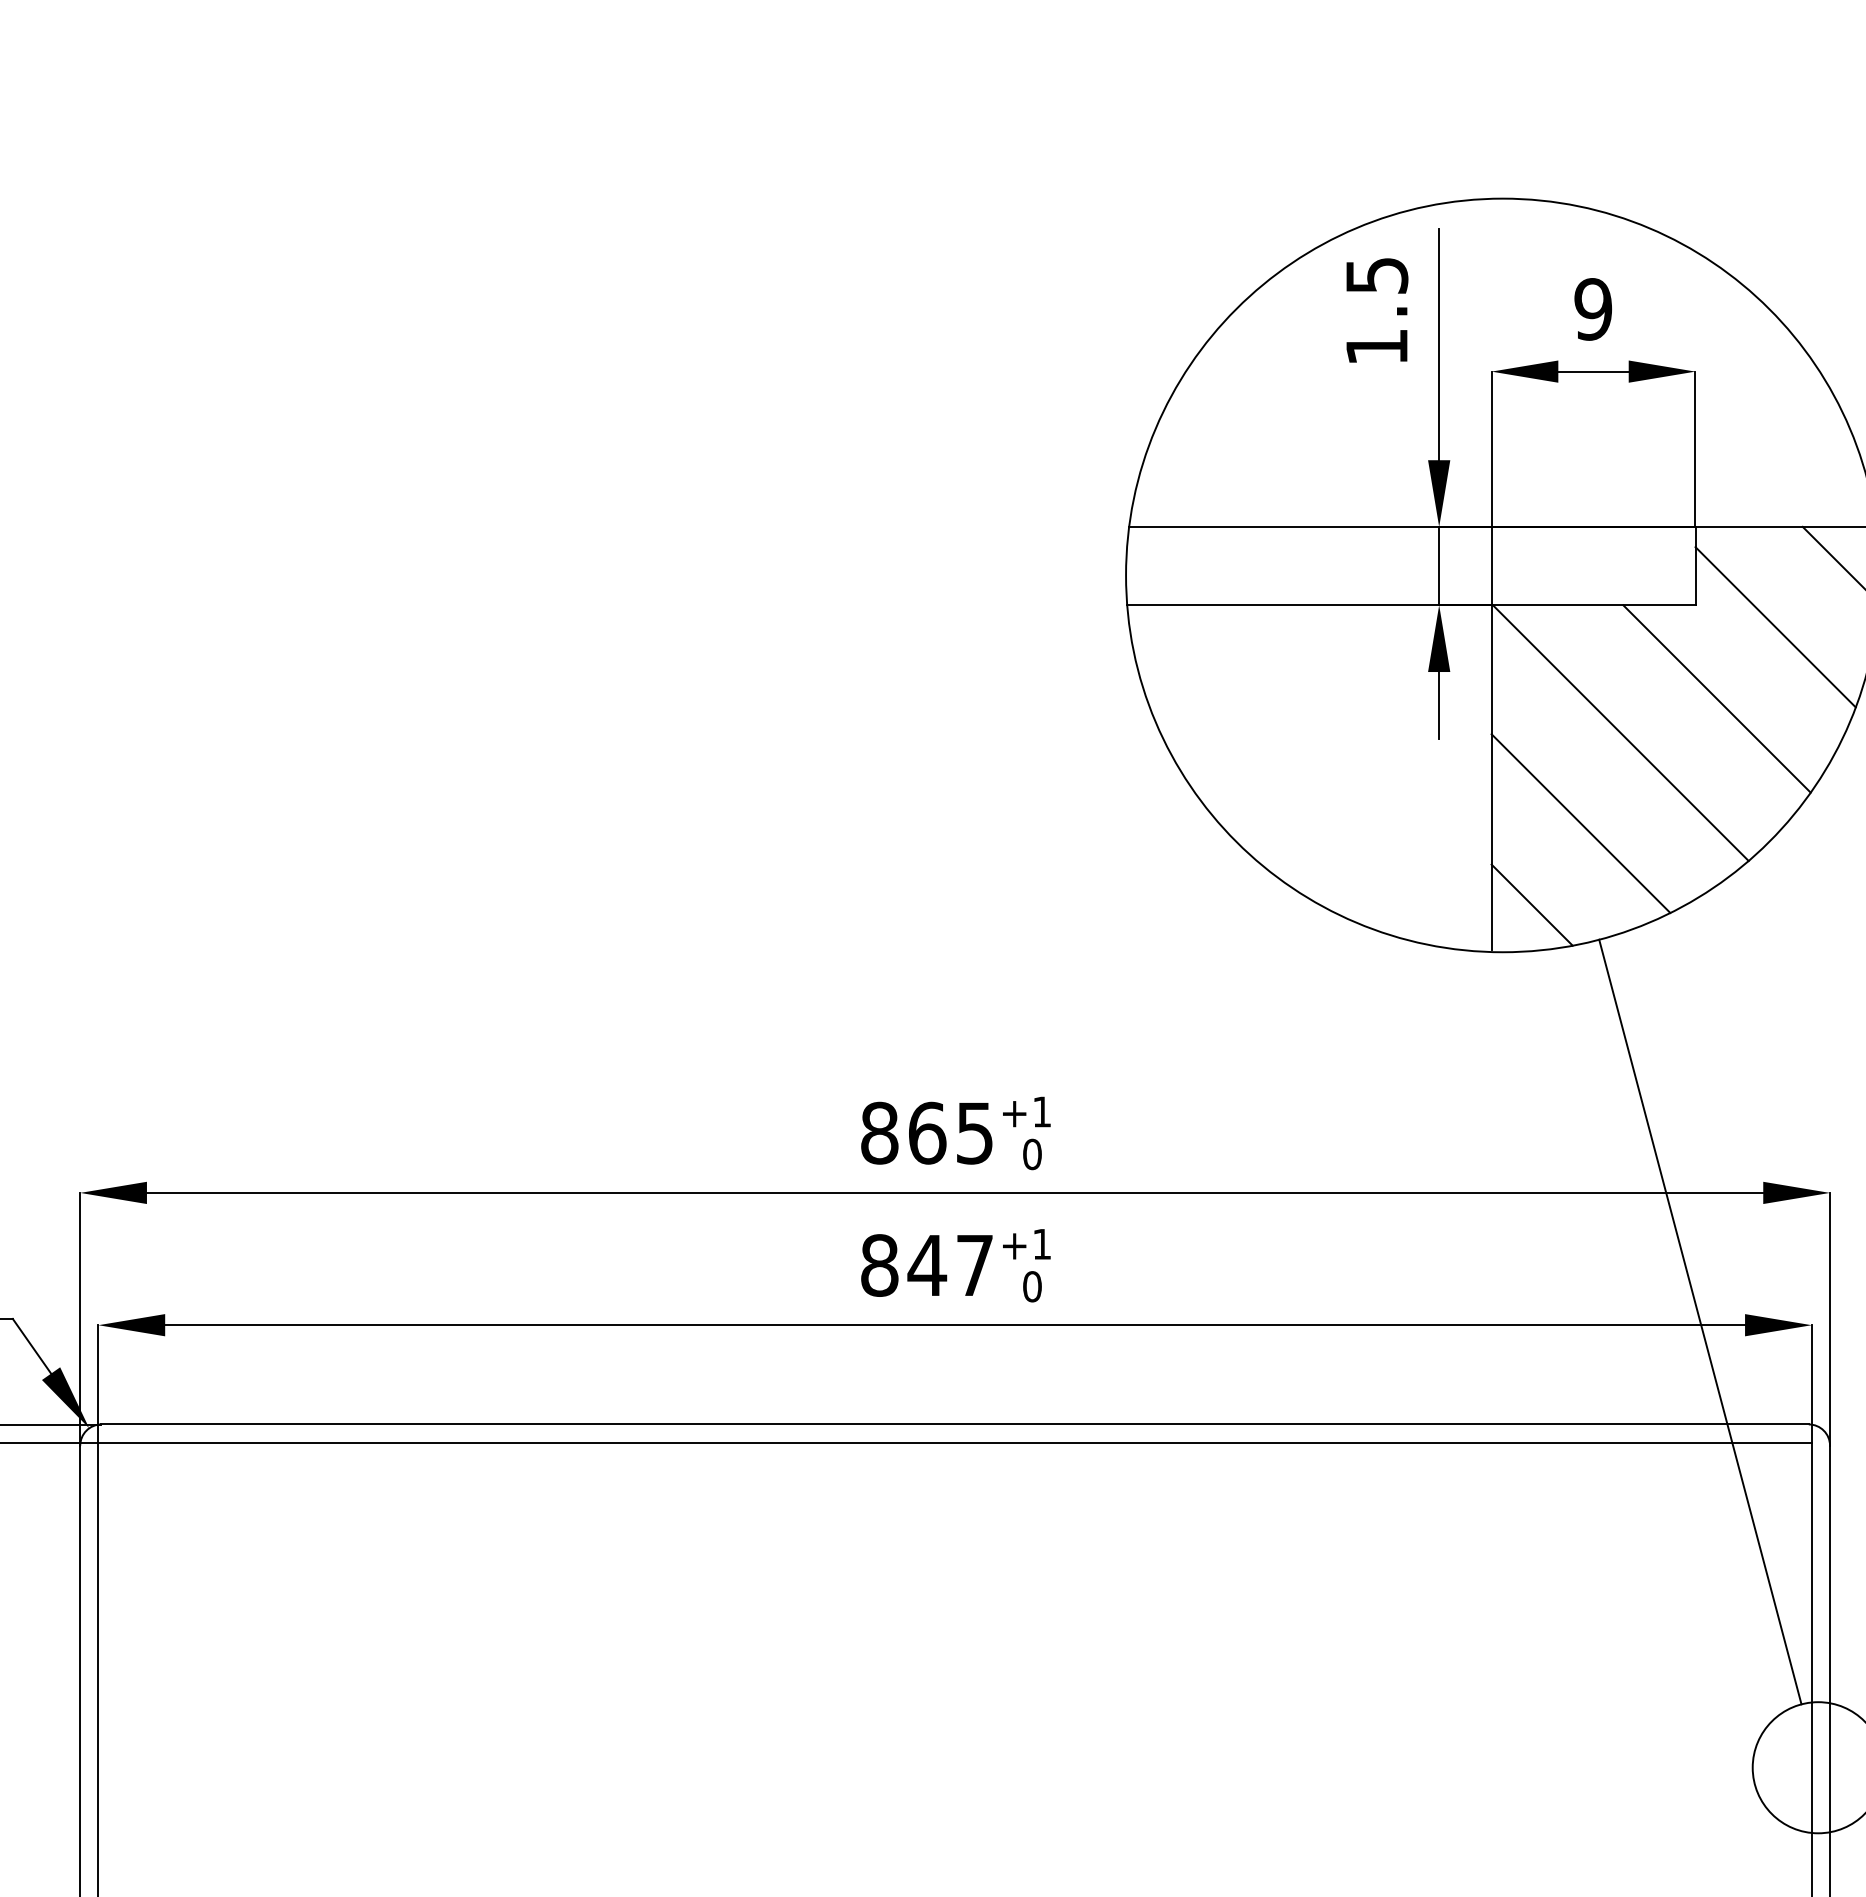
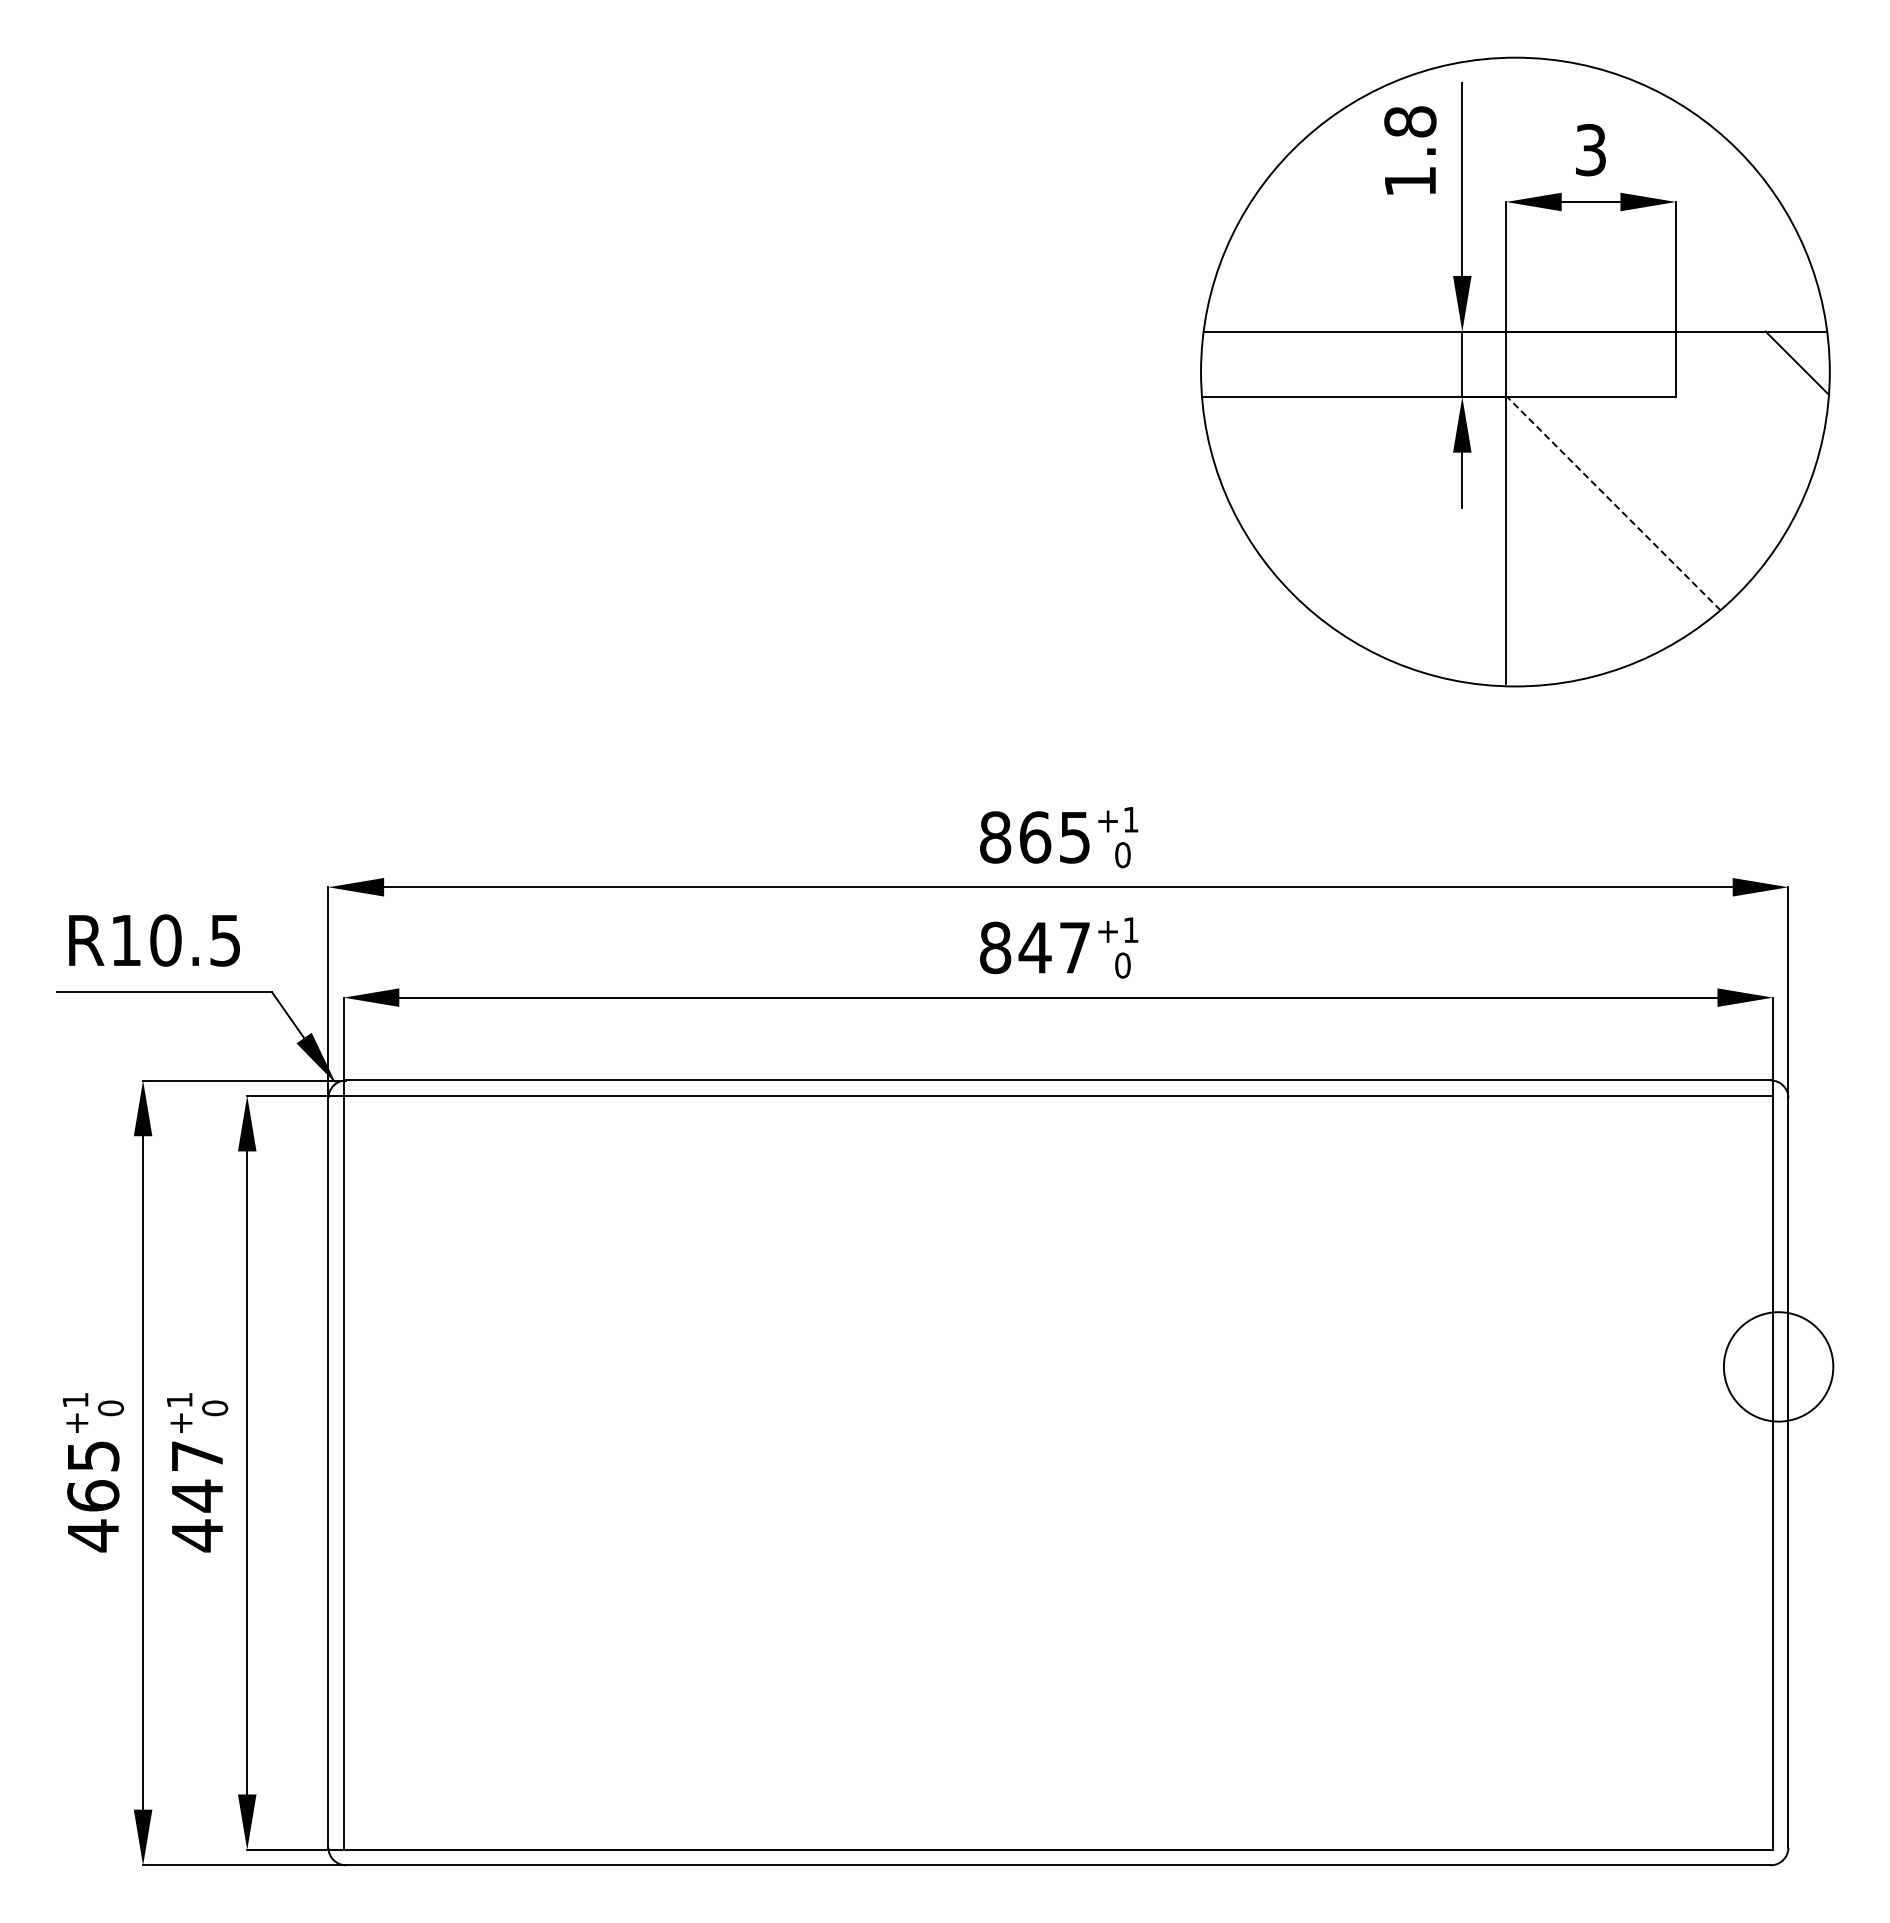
text: (1377, 275) -> (1410, 121), 1.5 -> 1.8
text: (1592, 309) -> (1590, 150), 9 -> 3
line: (1774, 627) -> (1742, 415), removed
line: (1716, 698) -> (1693, 474), removed
line: (1620, 732) -> (1613, 503), solid -> dashed
line: (1580, 822) -> (1580, 578), removed
line: (1531, 905) -> (1539, 647), removed
line: (1699, 1322) -> (1679, 995), removed

